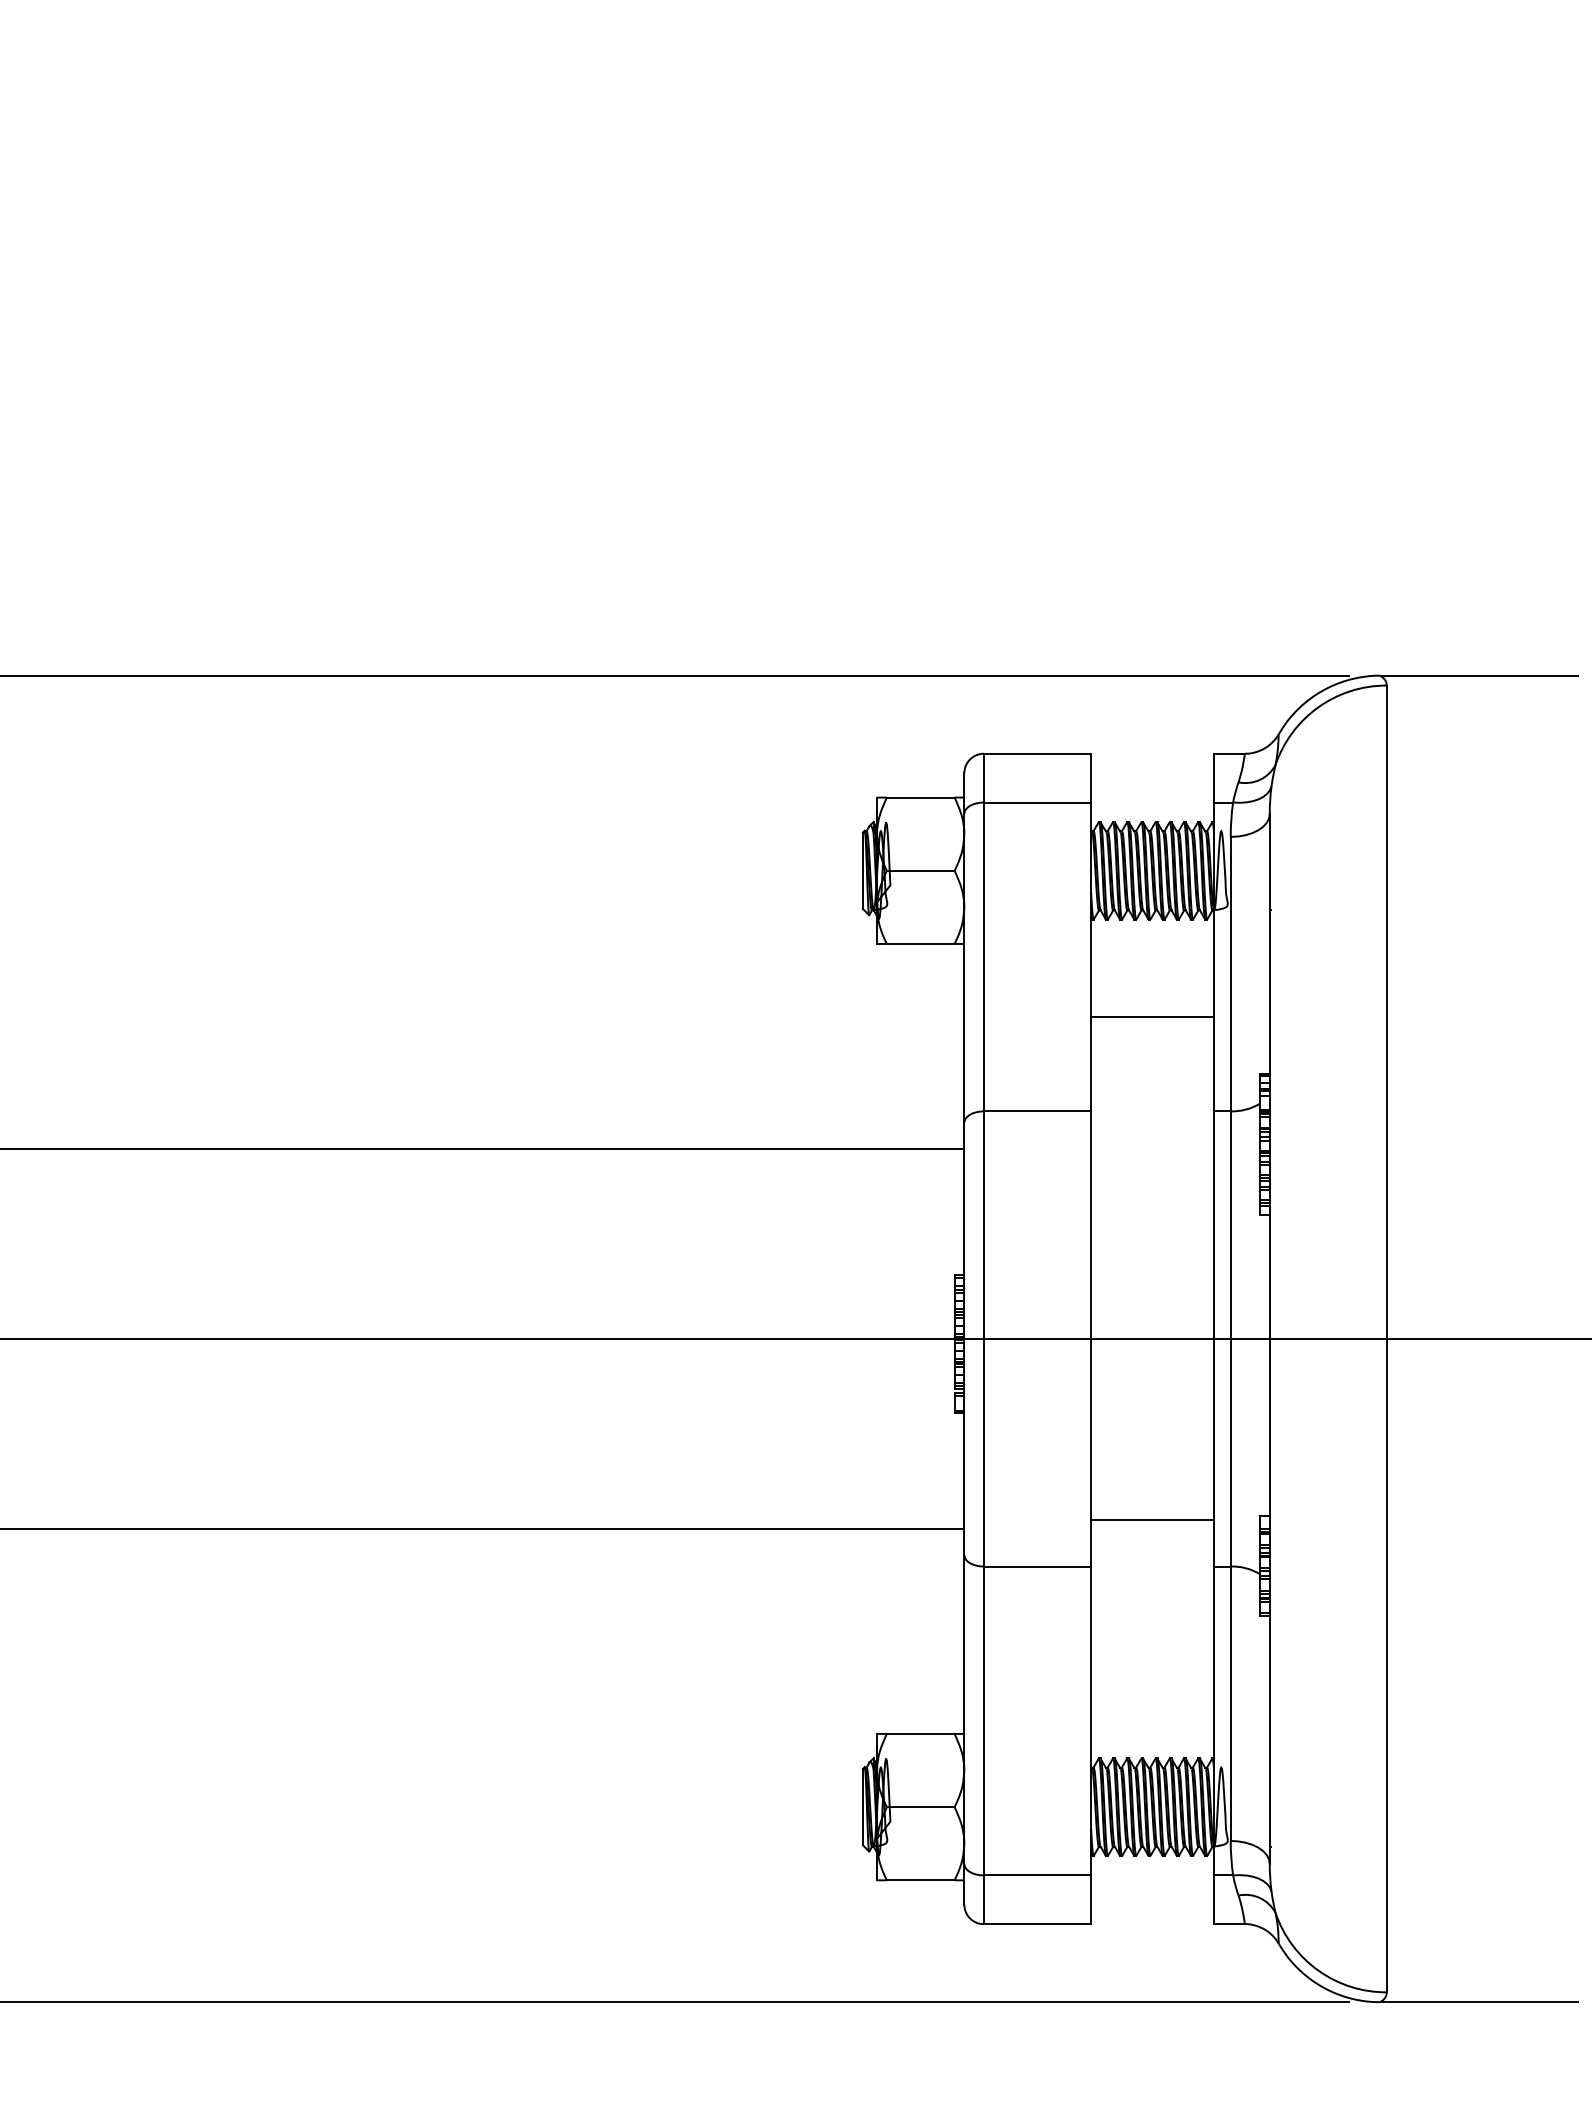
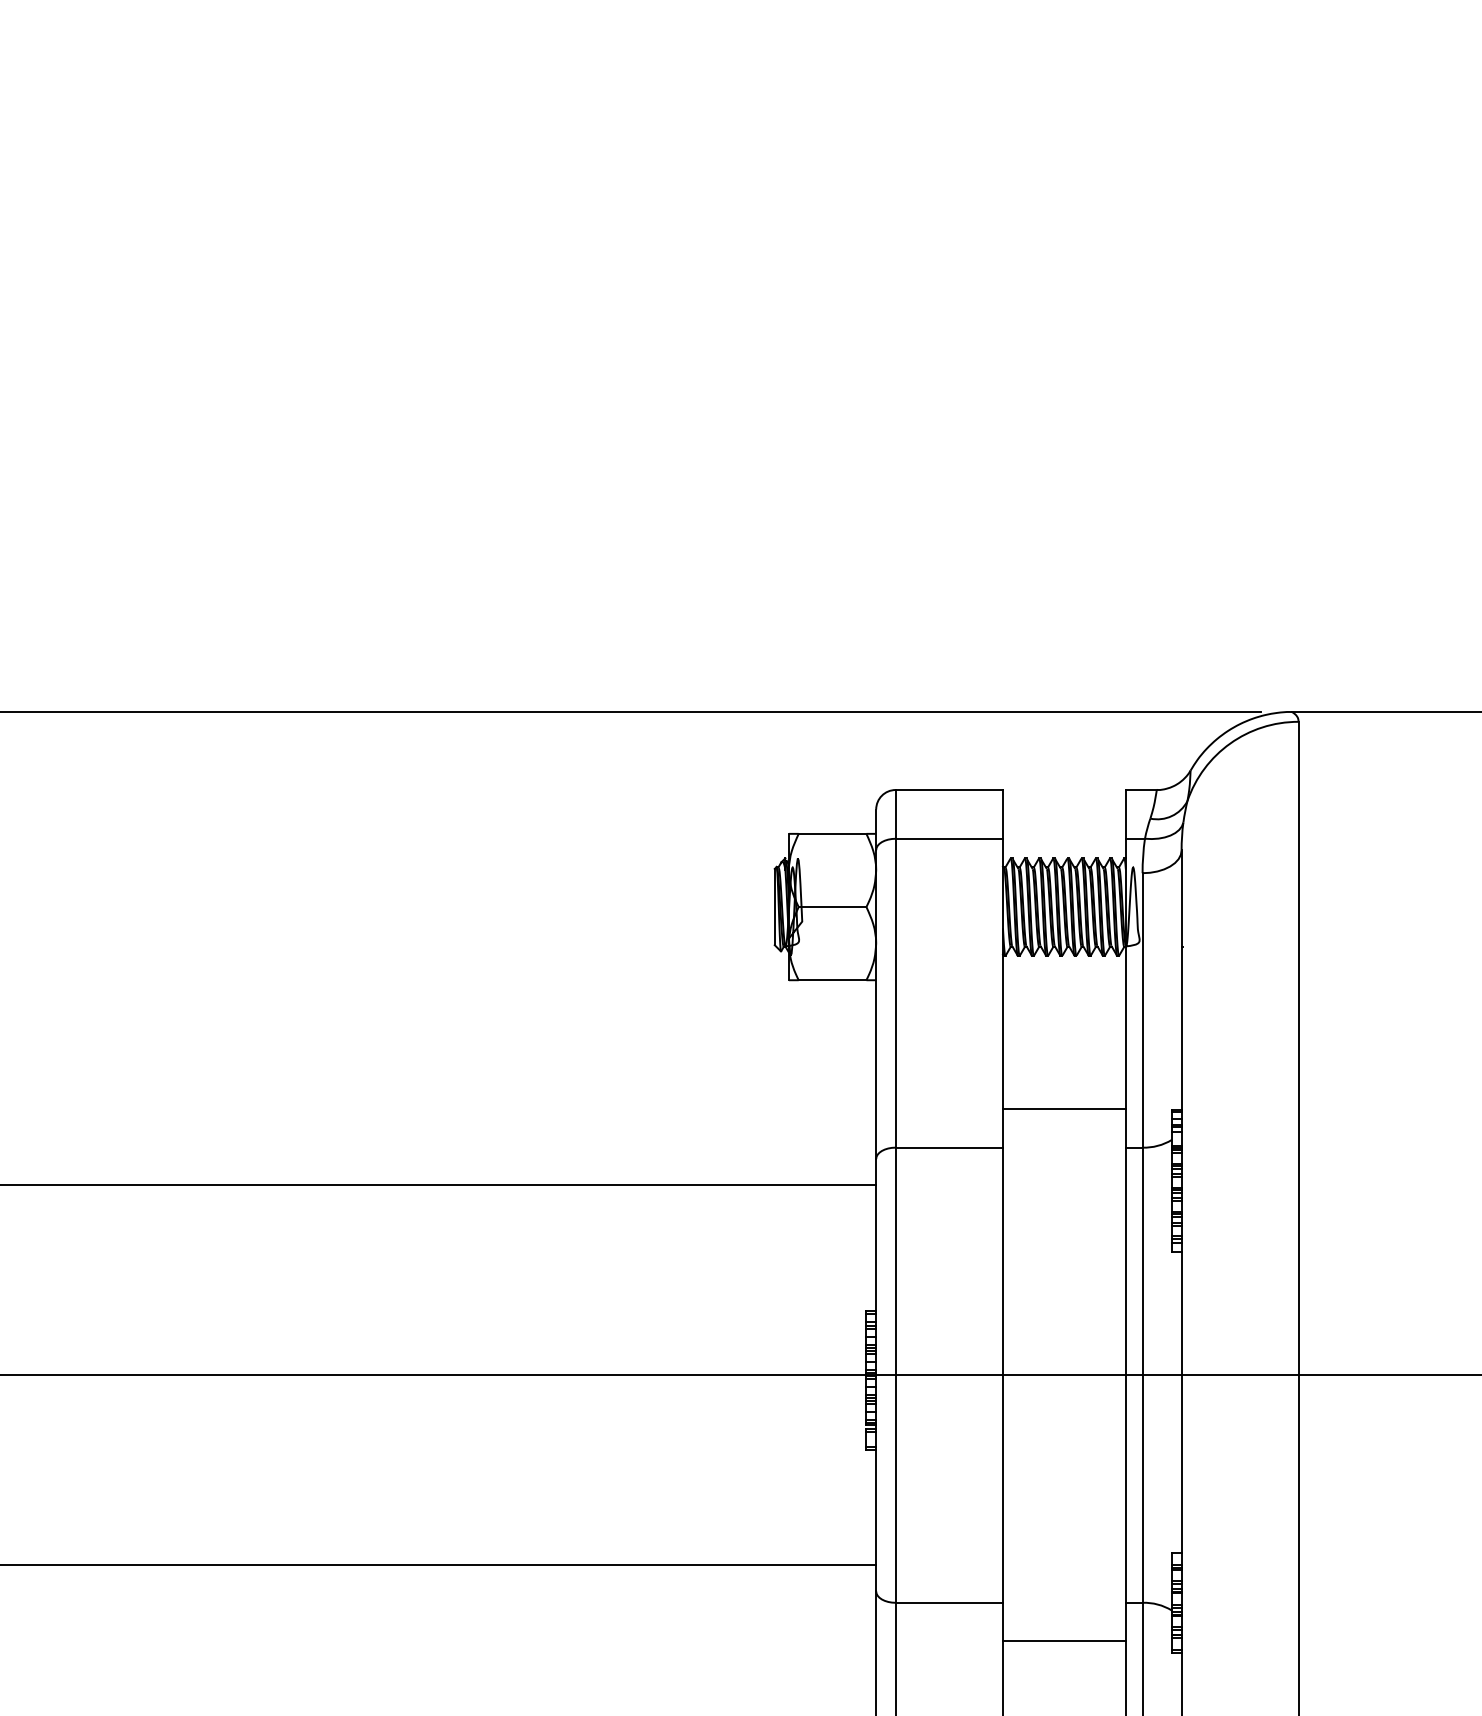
line: (1152, 1017) -> (1064, 1109), moved
line: (1152, 1519) -> (1064, 1640), moved

